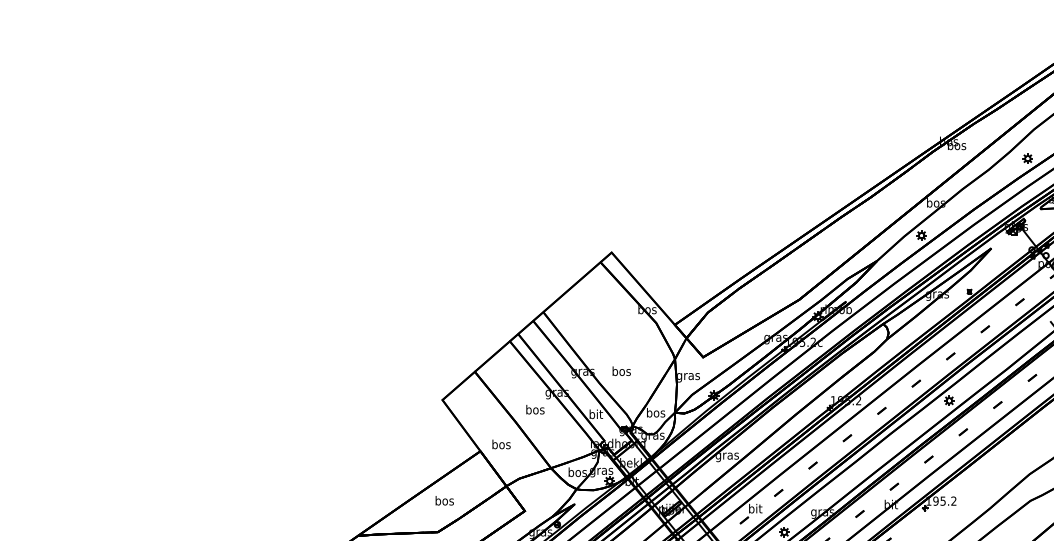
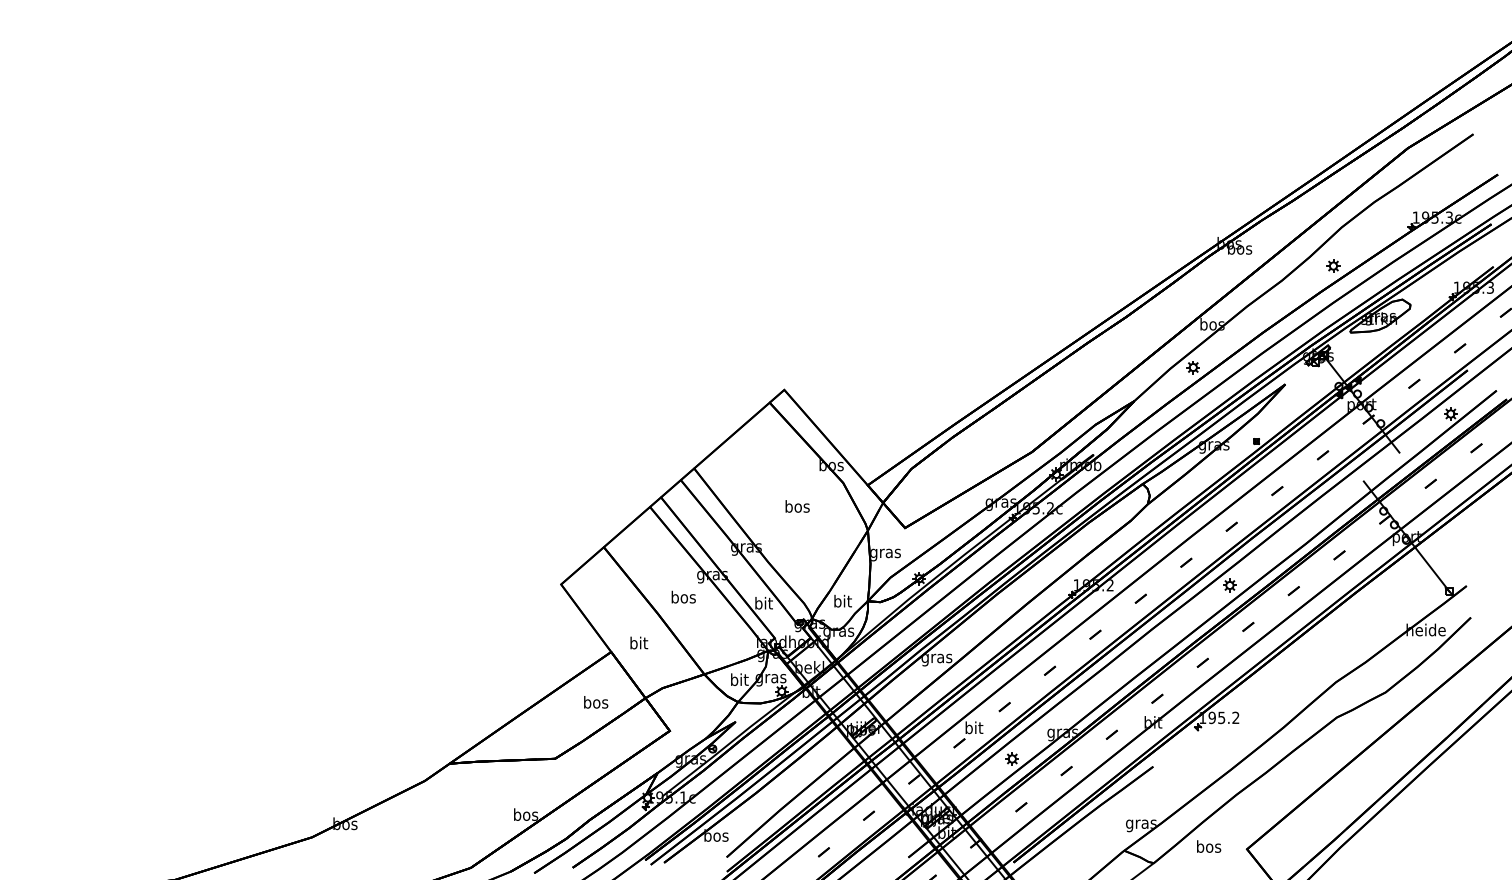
text: (621, 371) -> (797, 506), moved
text: (655, 412) -> (842, 600), bos -> bit
text: (501, 444) -> (639, 642), bos -> bit
text: (577, 472) -> (739, 679), bos -> bit
text: (445, 500) -> (596, 702), moved

